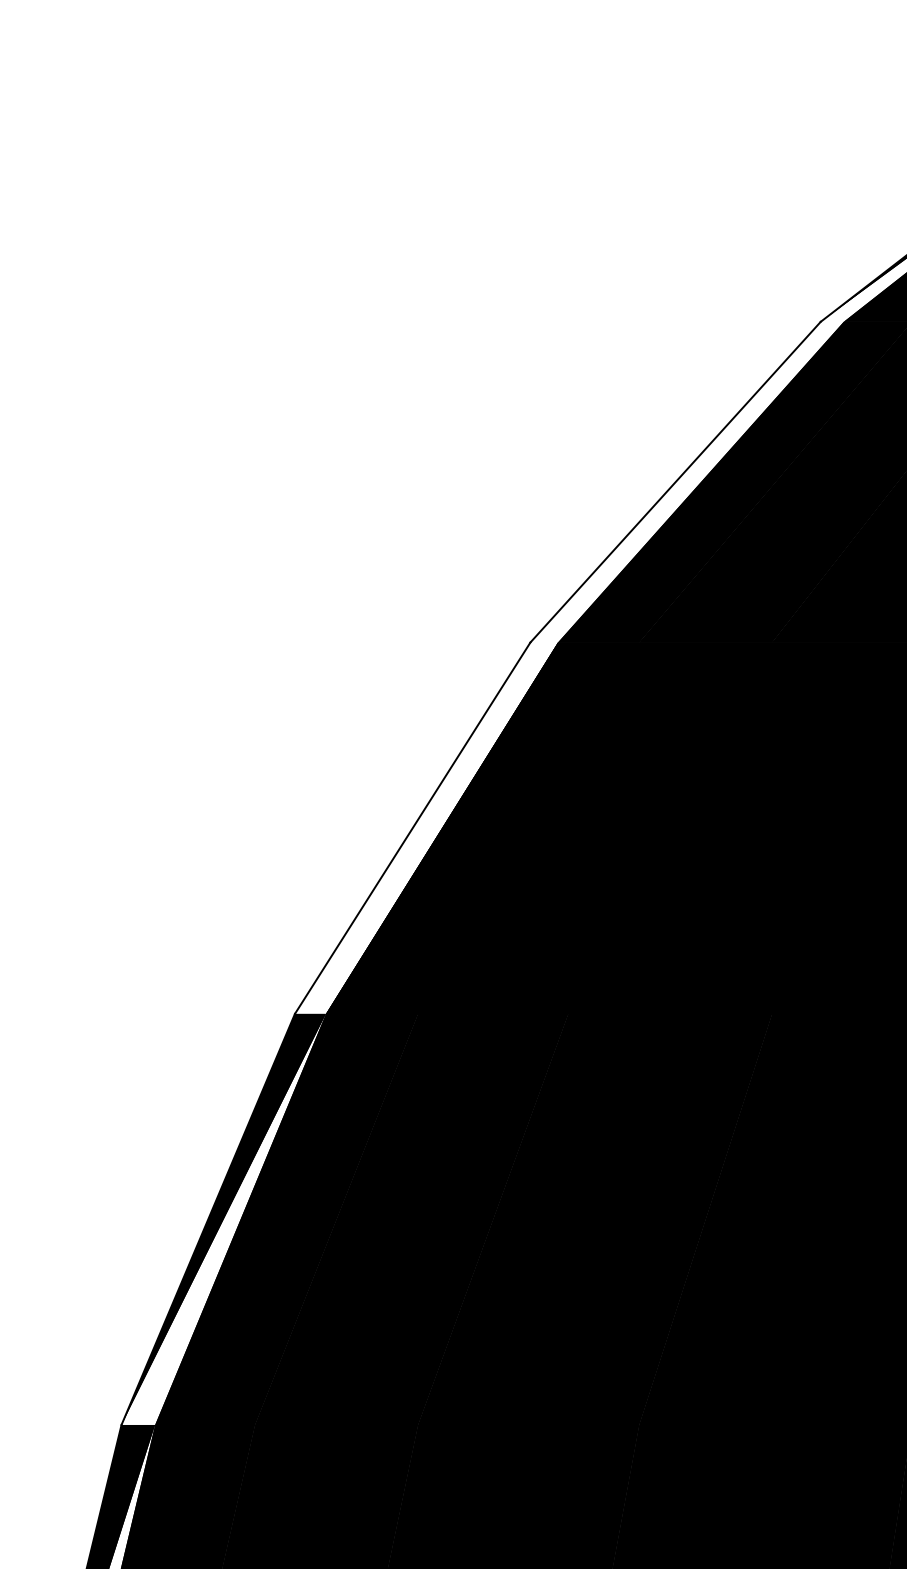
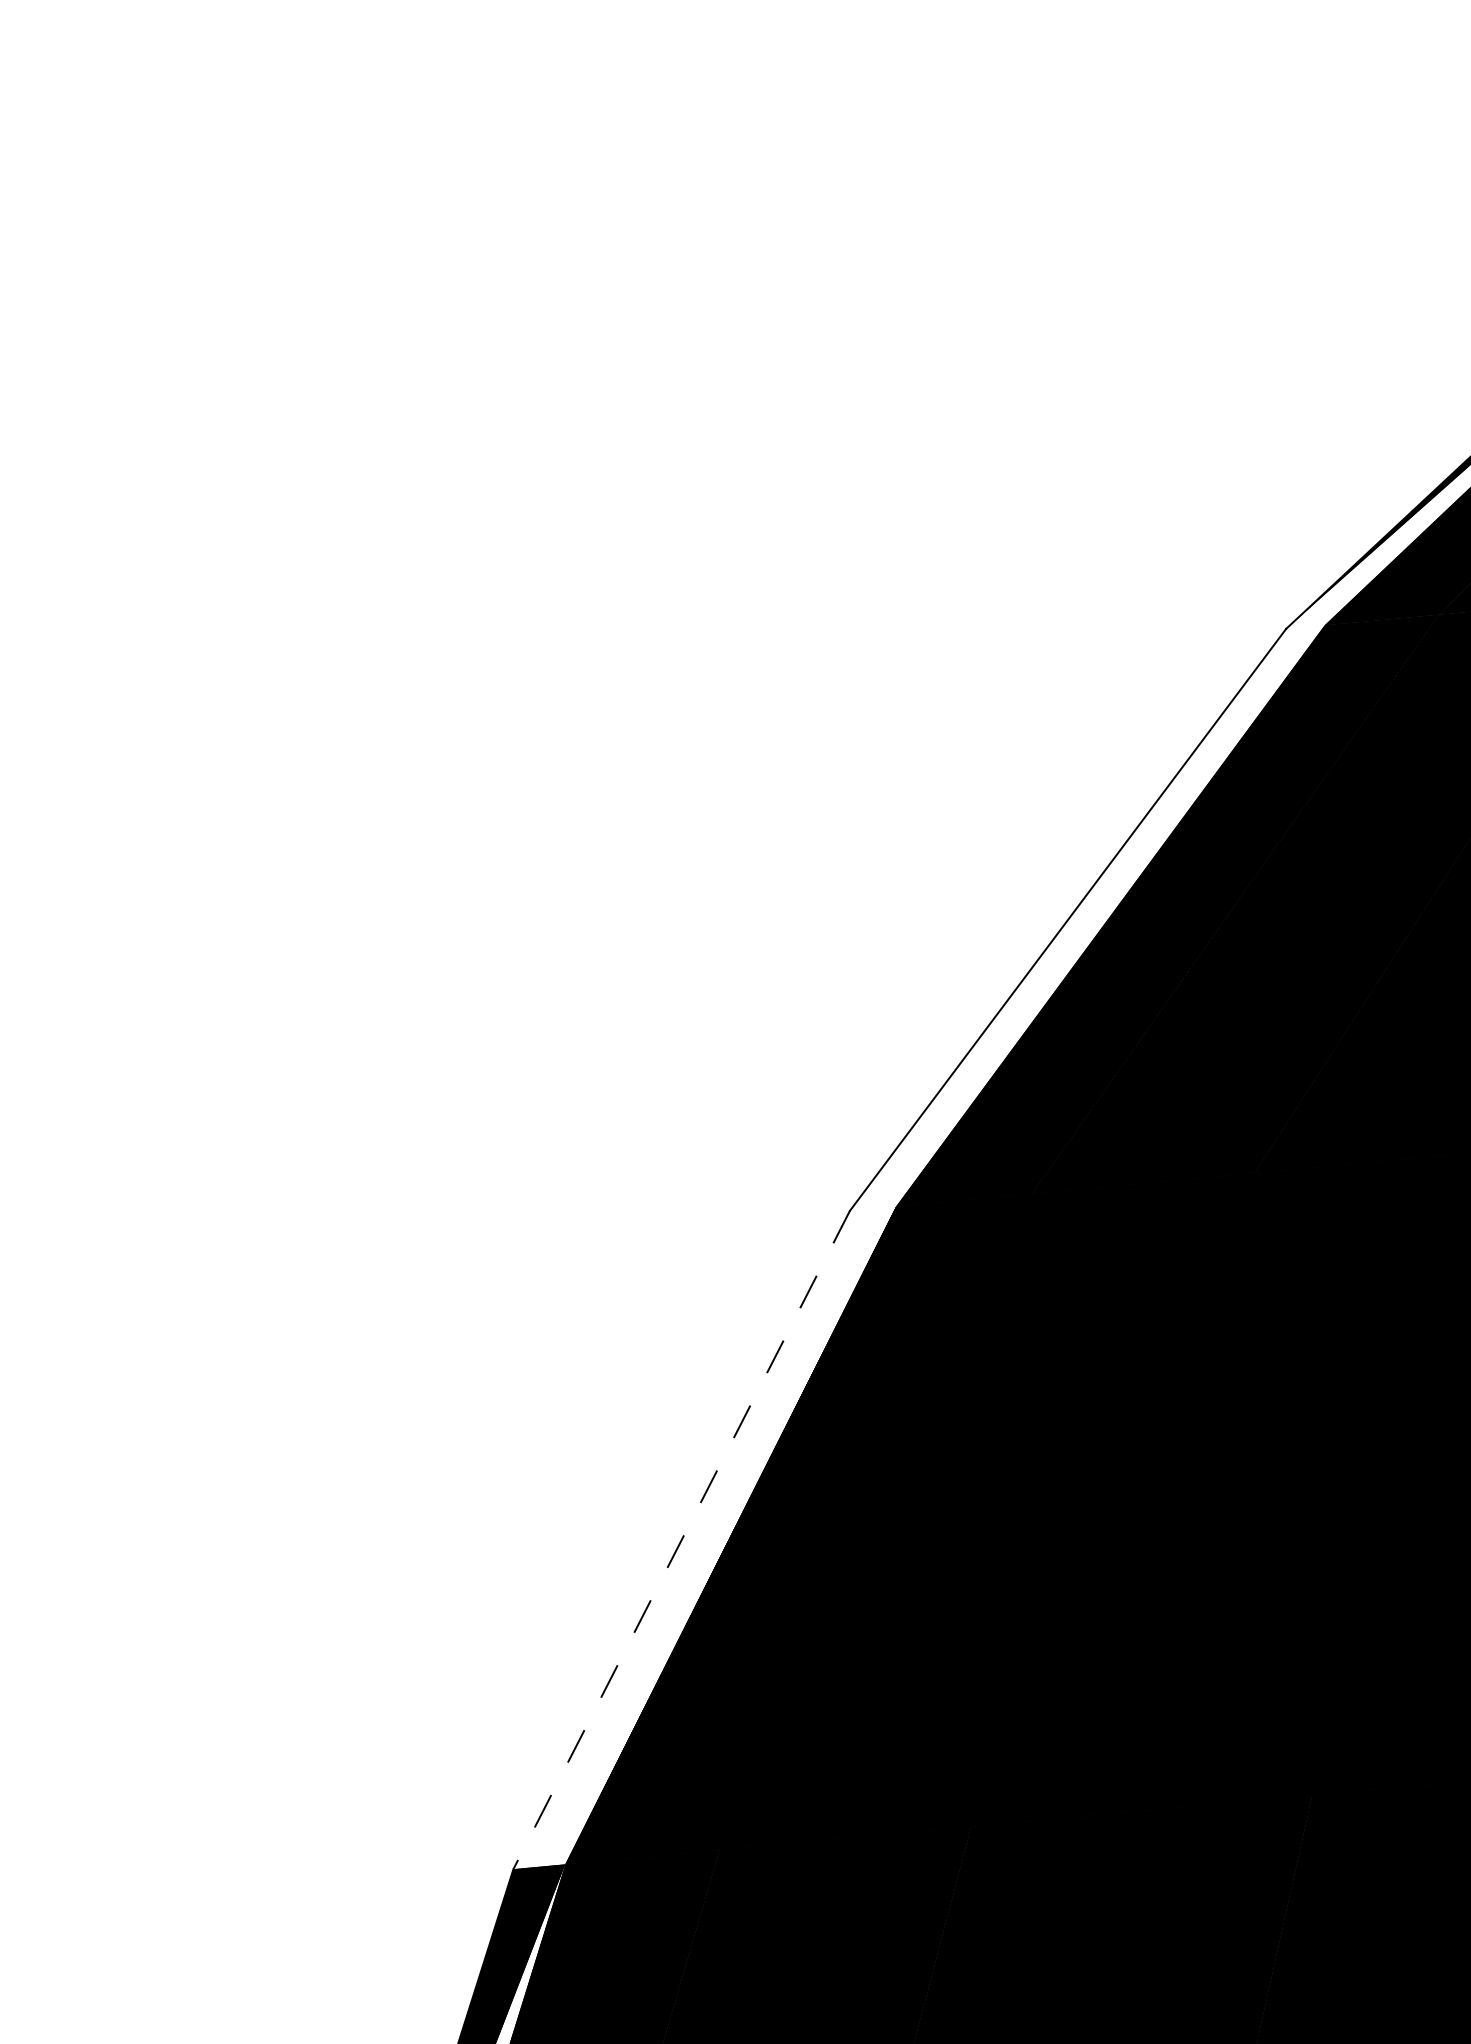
line: (412, 828) -> (681, 1540), solid -> dashed

